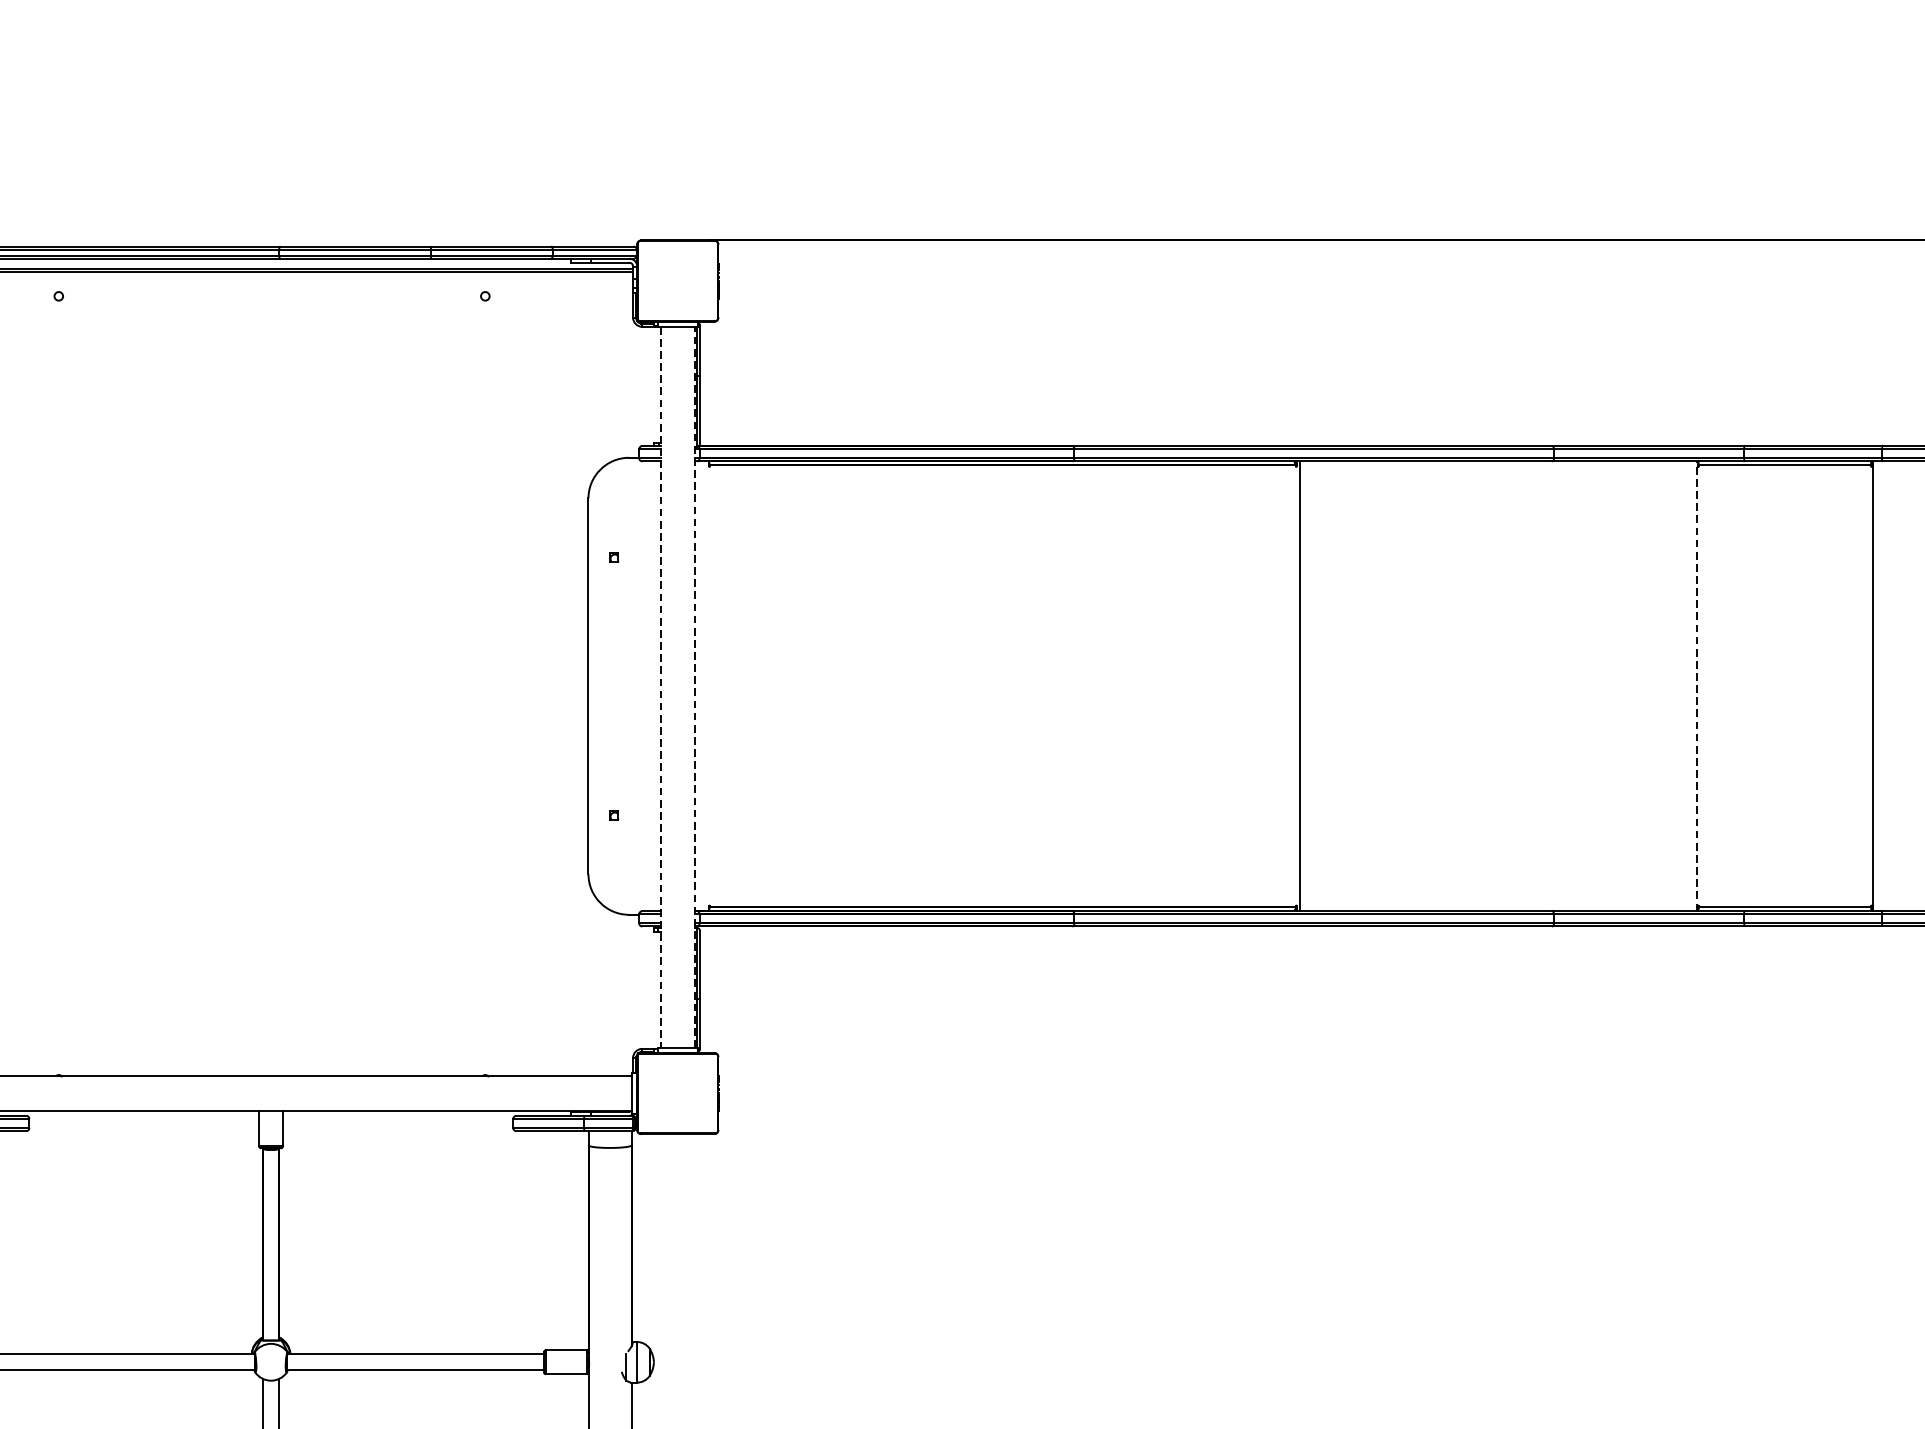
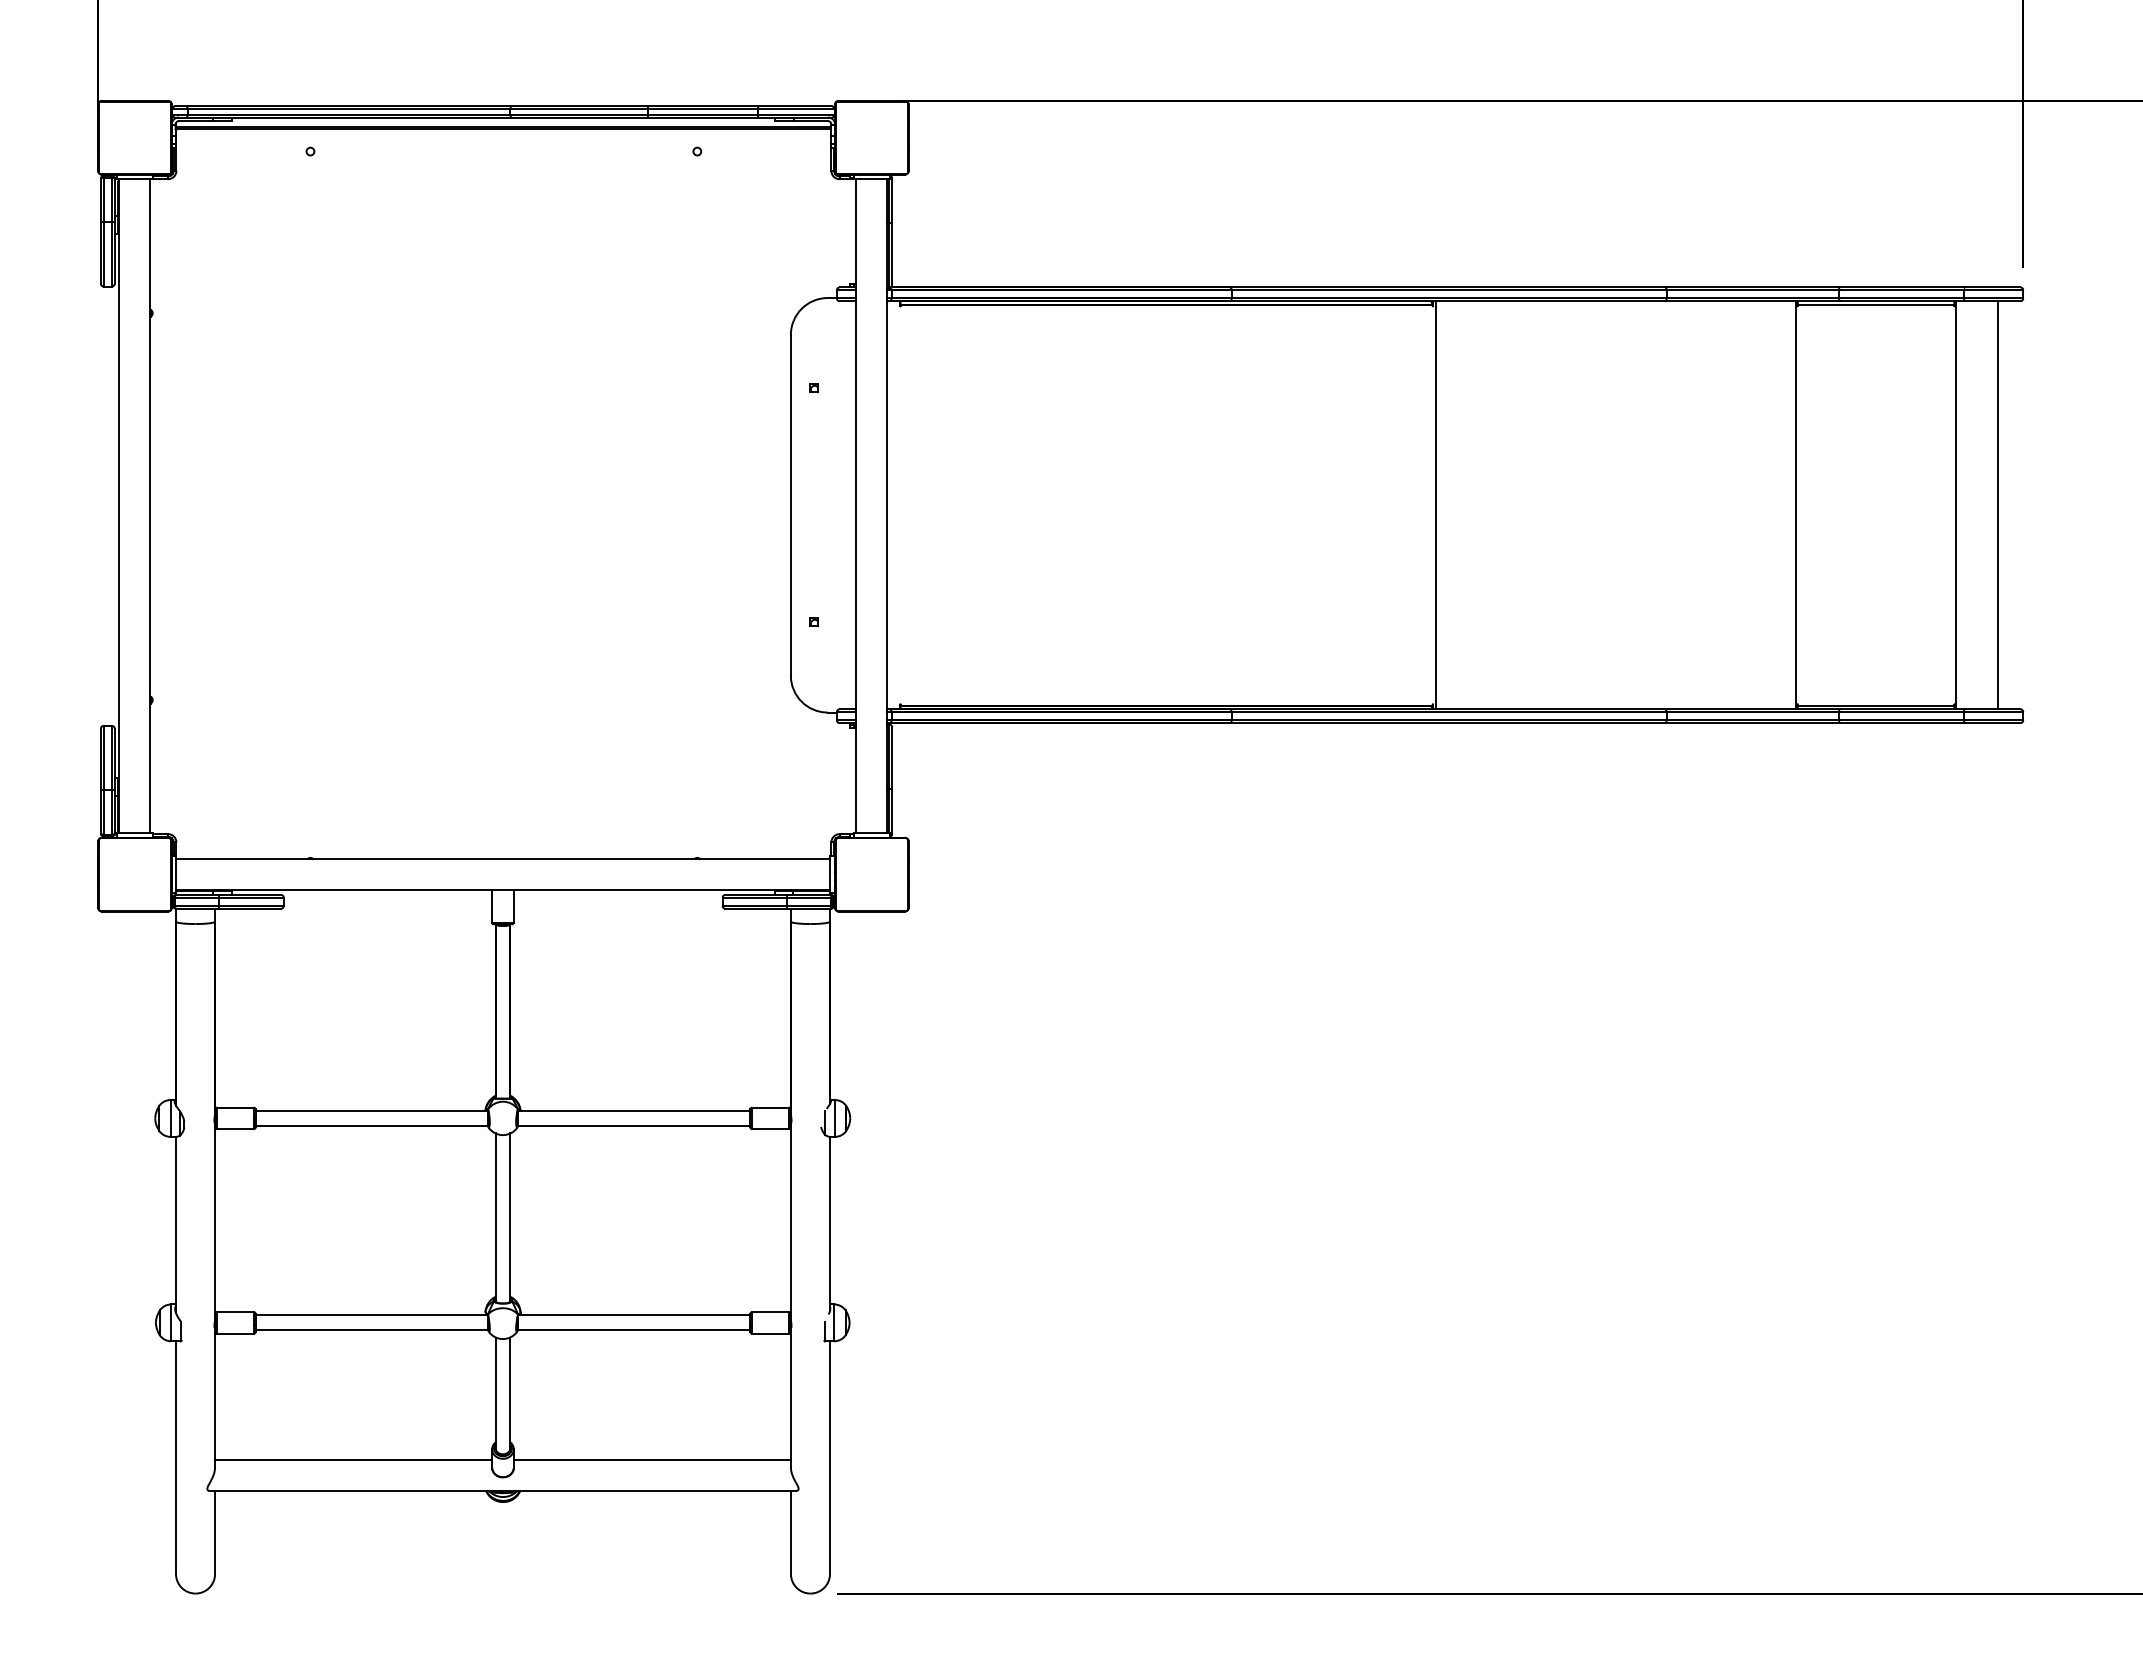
line: (1696, 685) -> (1795, 504), dashed -> solid
line: (1919, 686) -> (1998, 505), added
line: (660, 687) -> (856, 506), dashed -> solid
line: (694, 687) -> (887, 506), dashed -> solid

